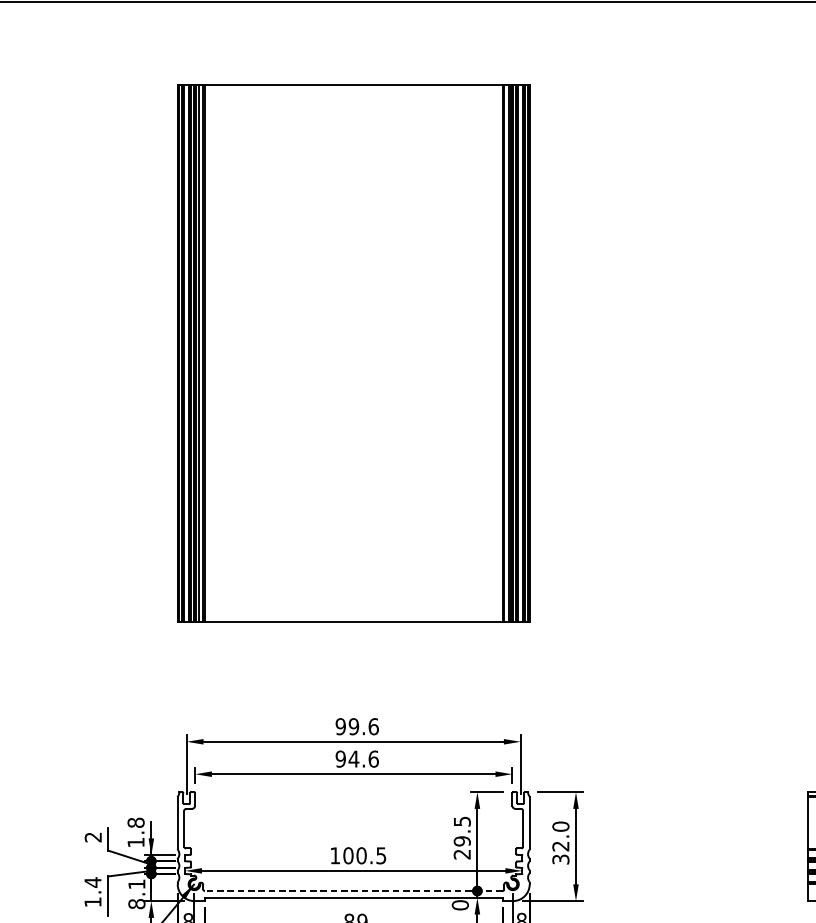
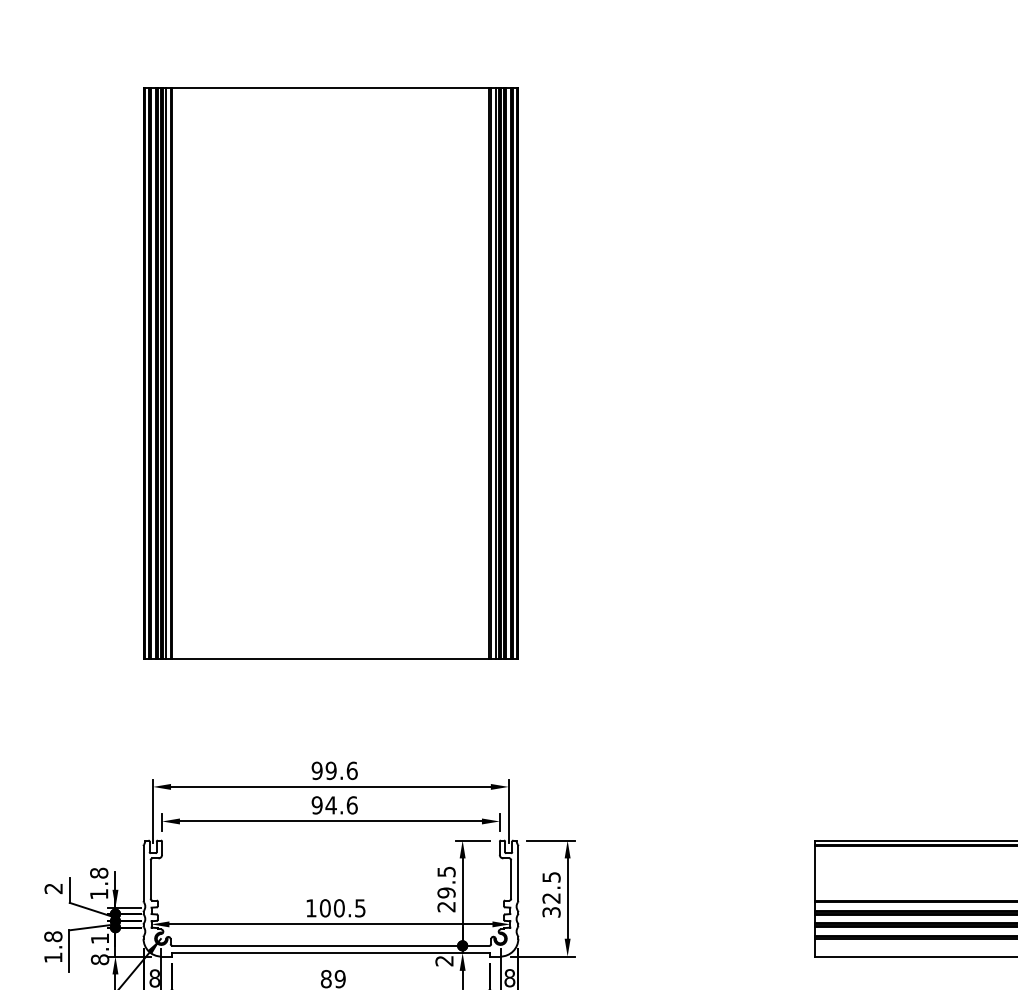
text: (560, 825) -> (551, 876), 32.0 -> 32.5
text: (93, 882) -> (53, 936), 1.4 -> 1.8
line: (353, 890) -> (330, 945), dashed -> solid
text: (460, 904) -> (444, 960), 0 -> 2

